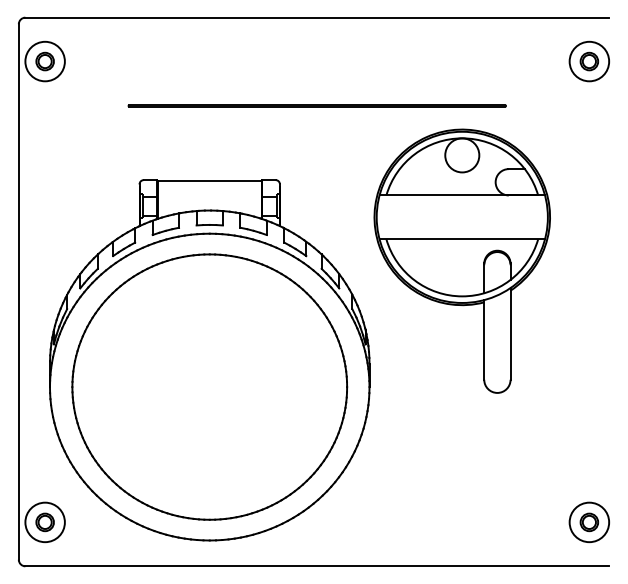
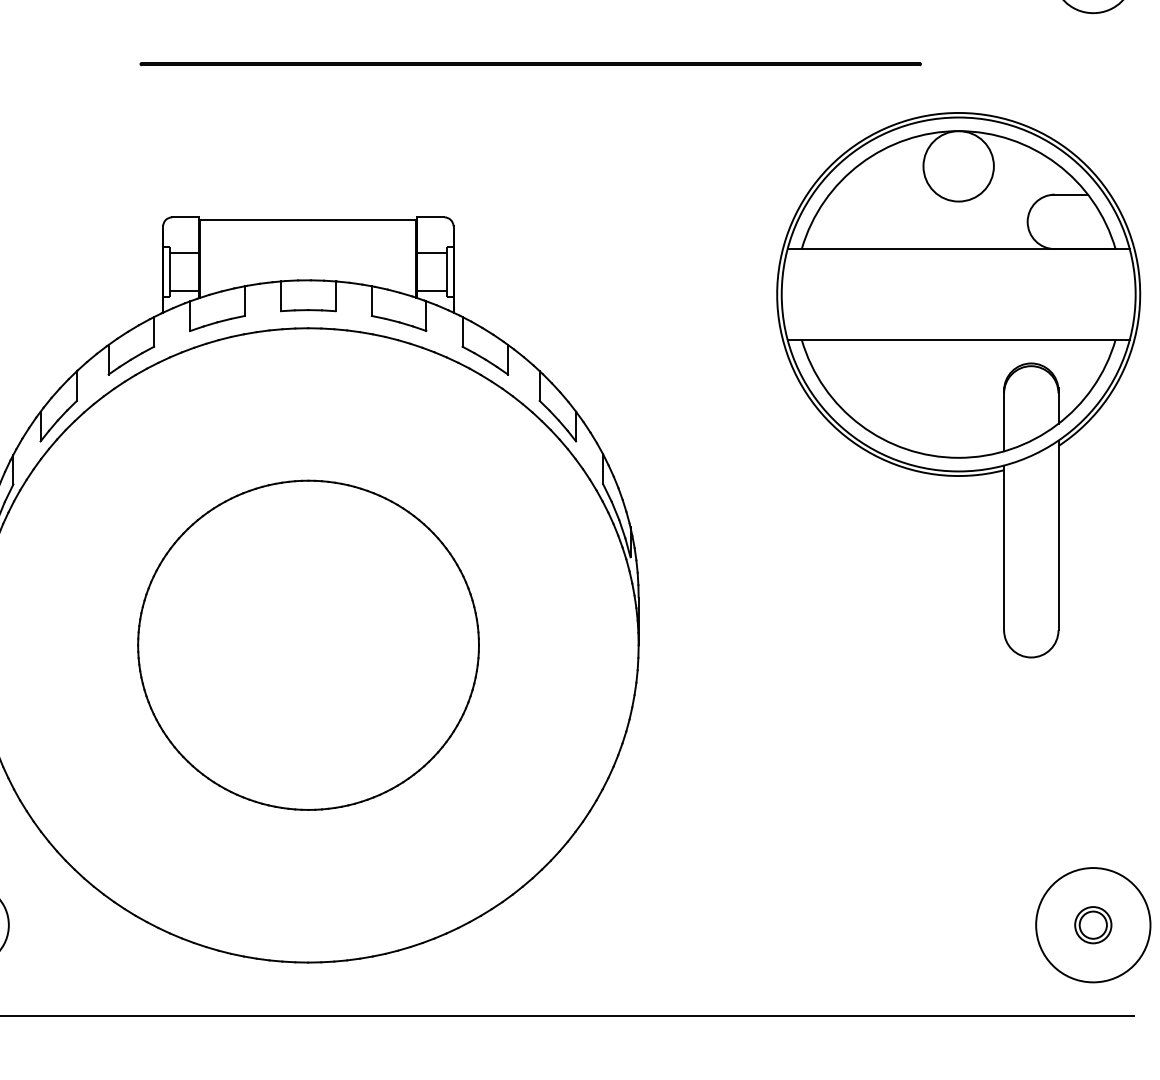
part: (461, 260) -> (957, 383), moved
part: (209, 386) -> (307, 644), size x0.6
circle: (589, 522) -> (1093, 925), size x1.4

